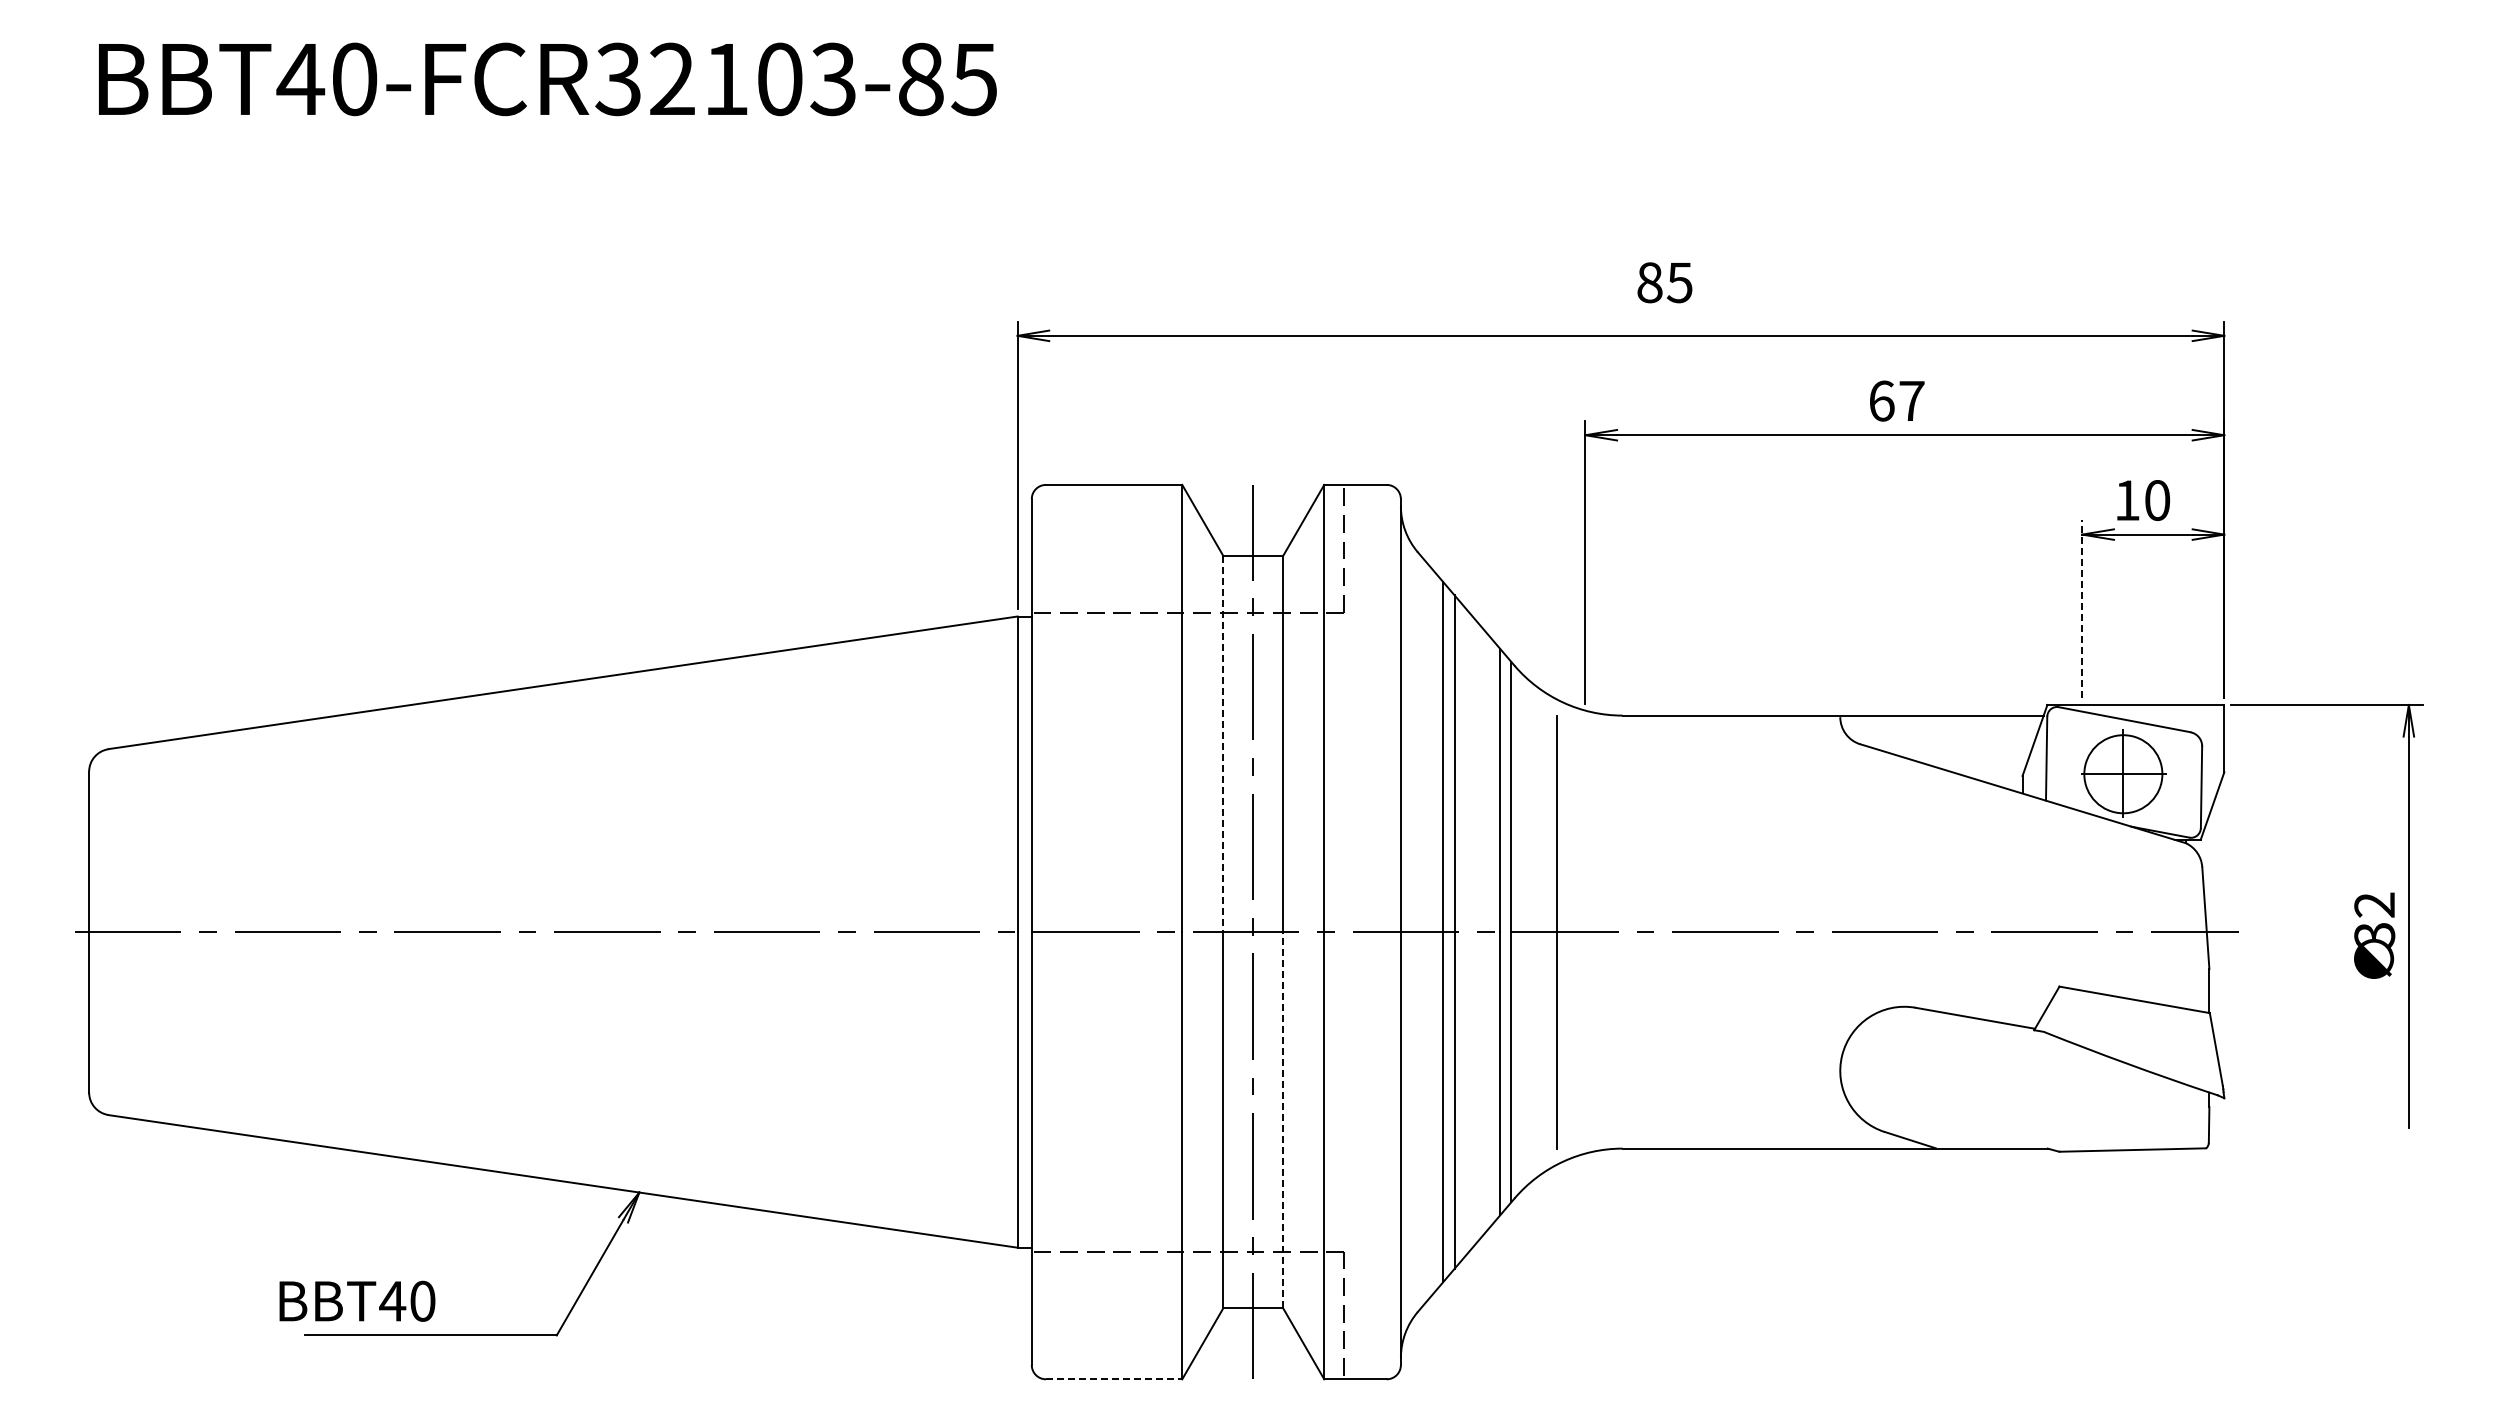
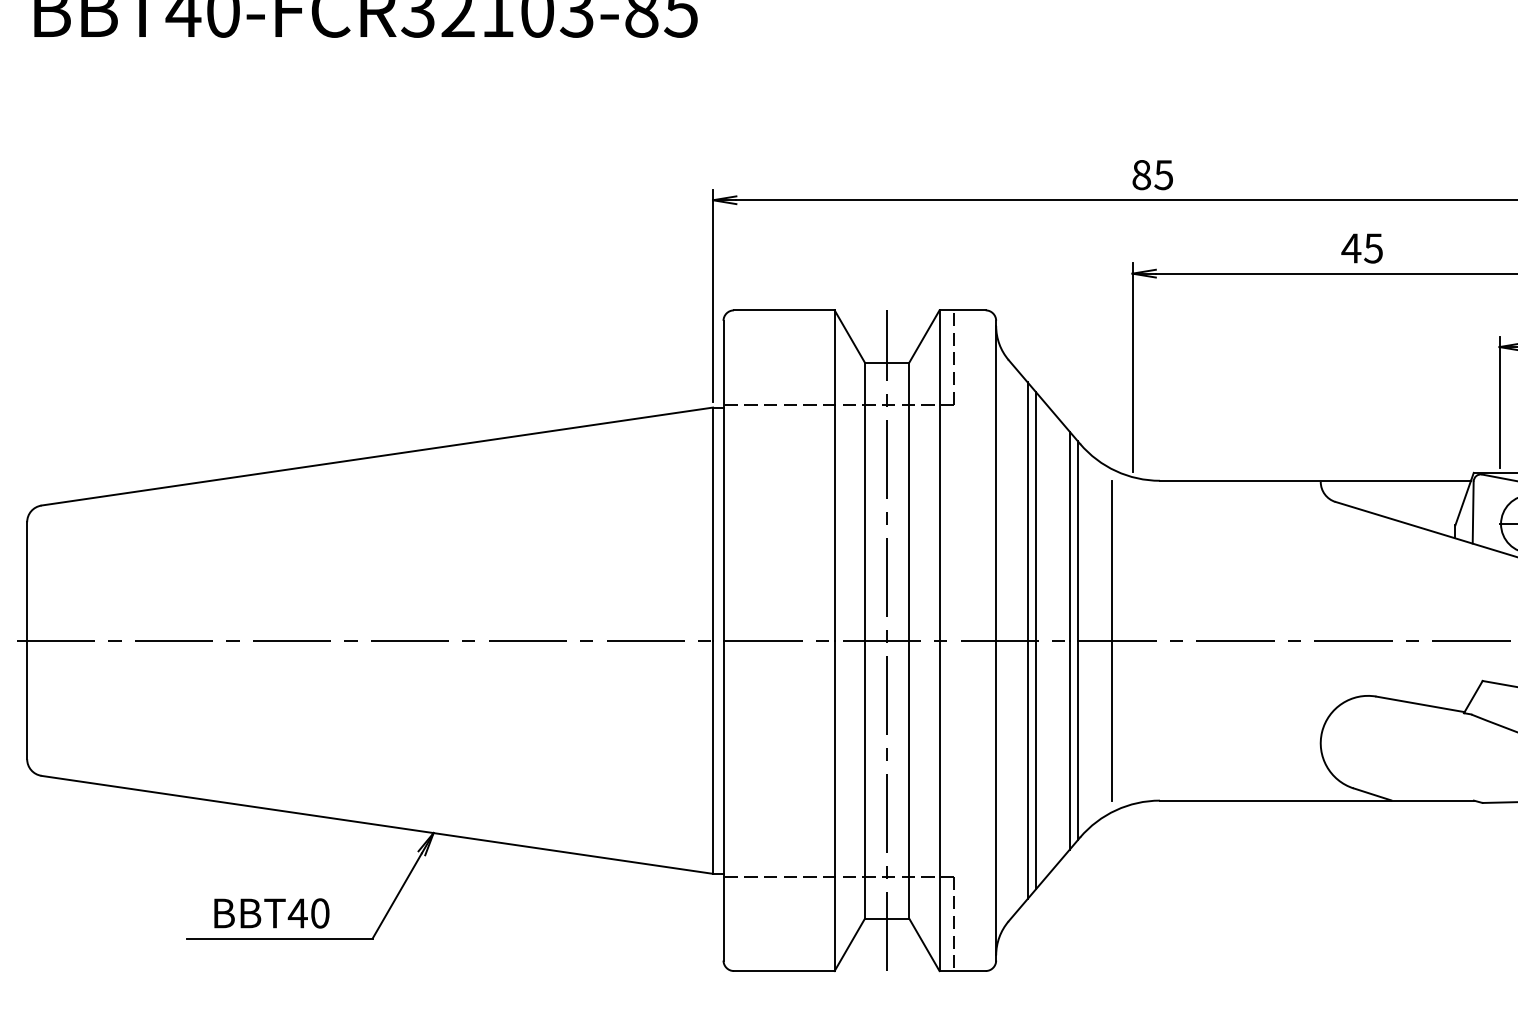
text: (1664, 282) -> (1152, 174), moved
text: (1896, 400) -> (1362, 248), 67 -> 45
line: (2082, 609) -> (1499, 402), dashed -> solid
line: (1223, 744) -> (865, 502), dashed -> solid
line: (1283, 1119) -> (909, 779), dashed -> solid
text: (357, 1300) -> (271, 912), moved
line: (1114, 1379) -> (784, 971), dashed -> solid

